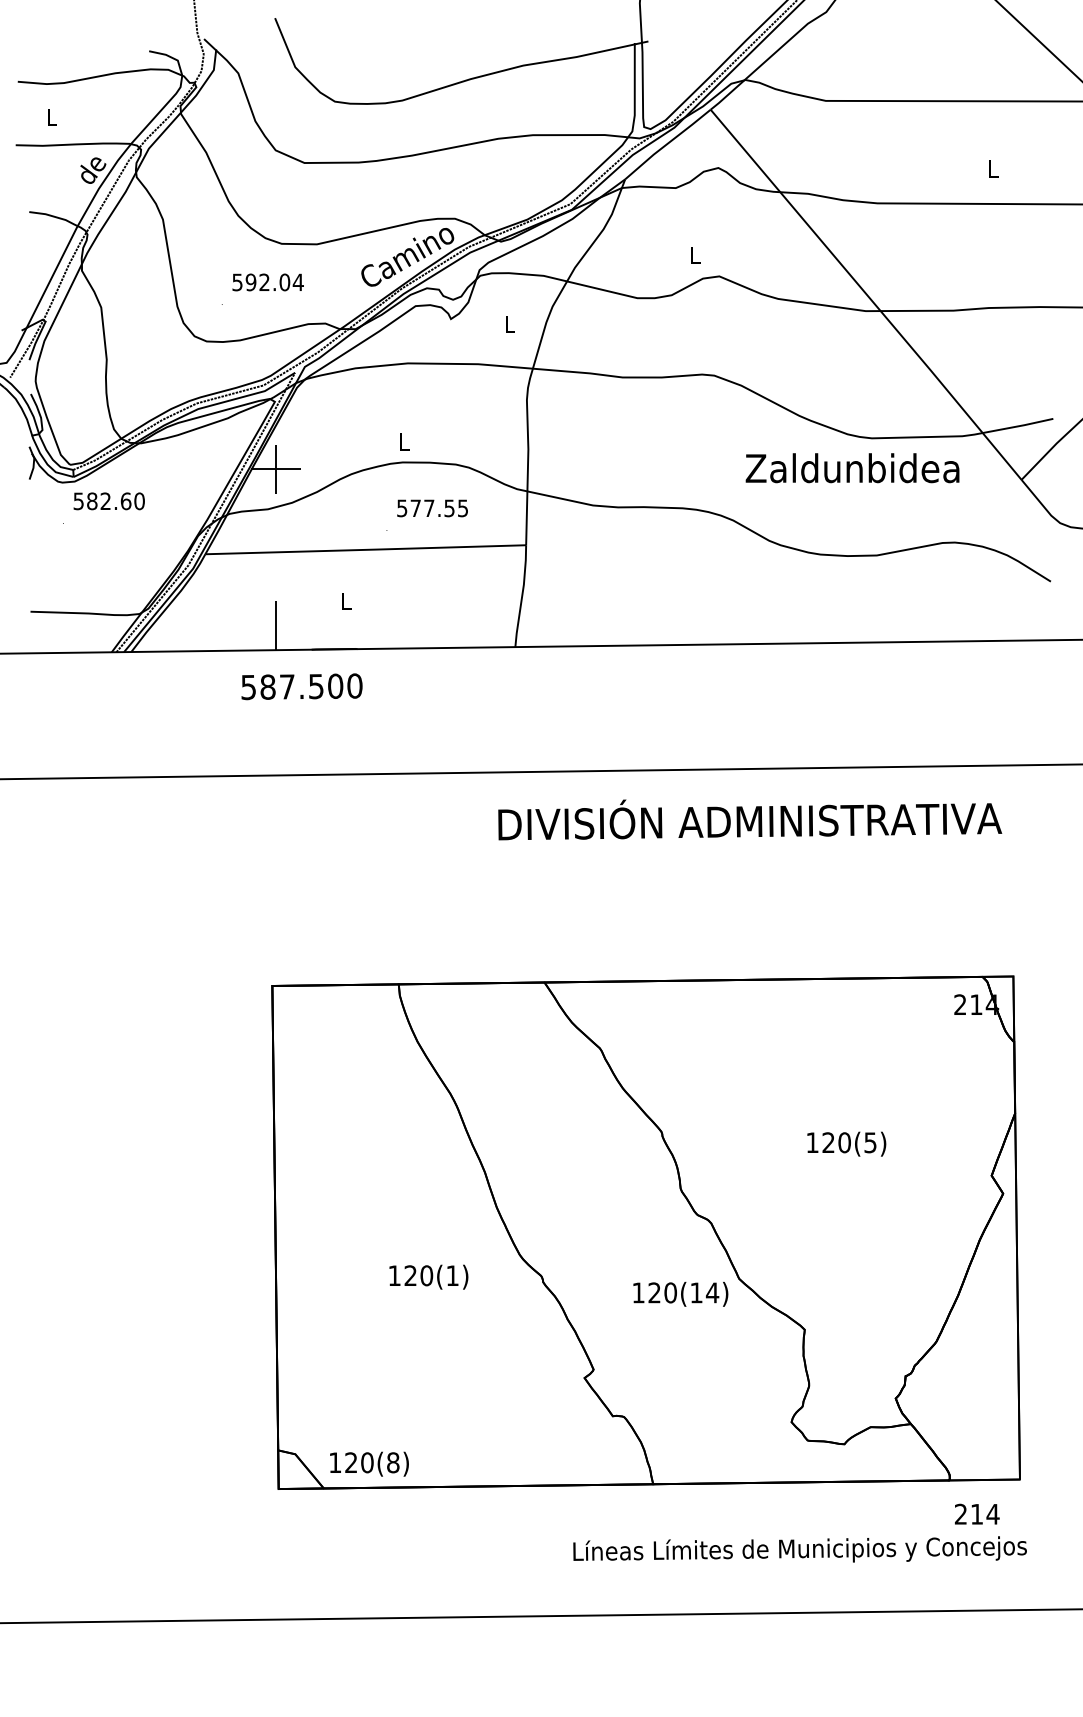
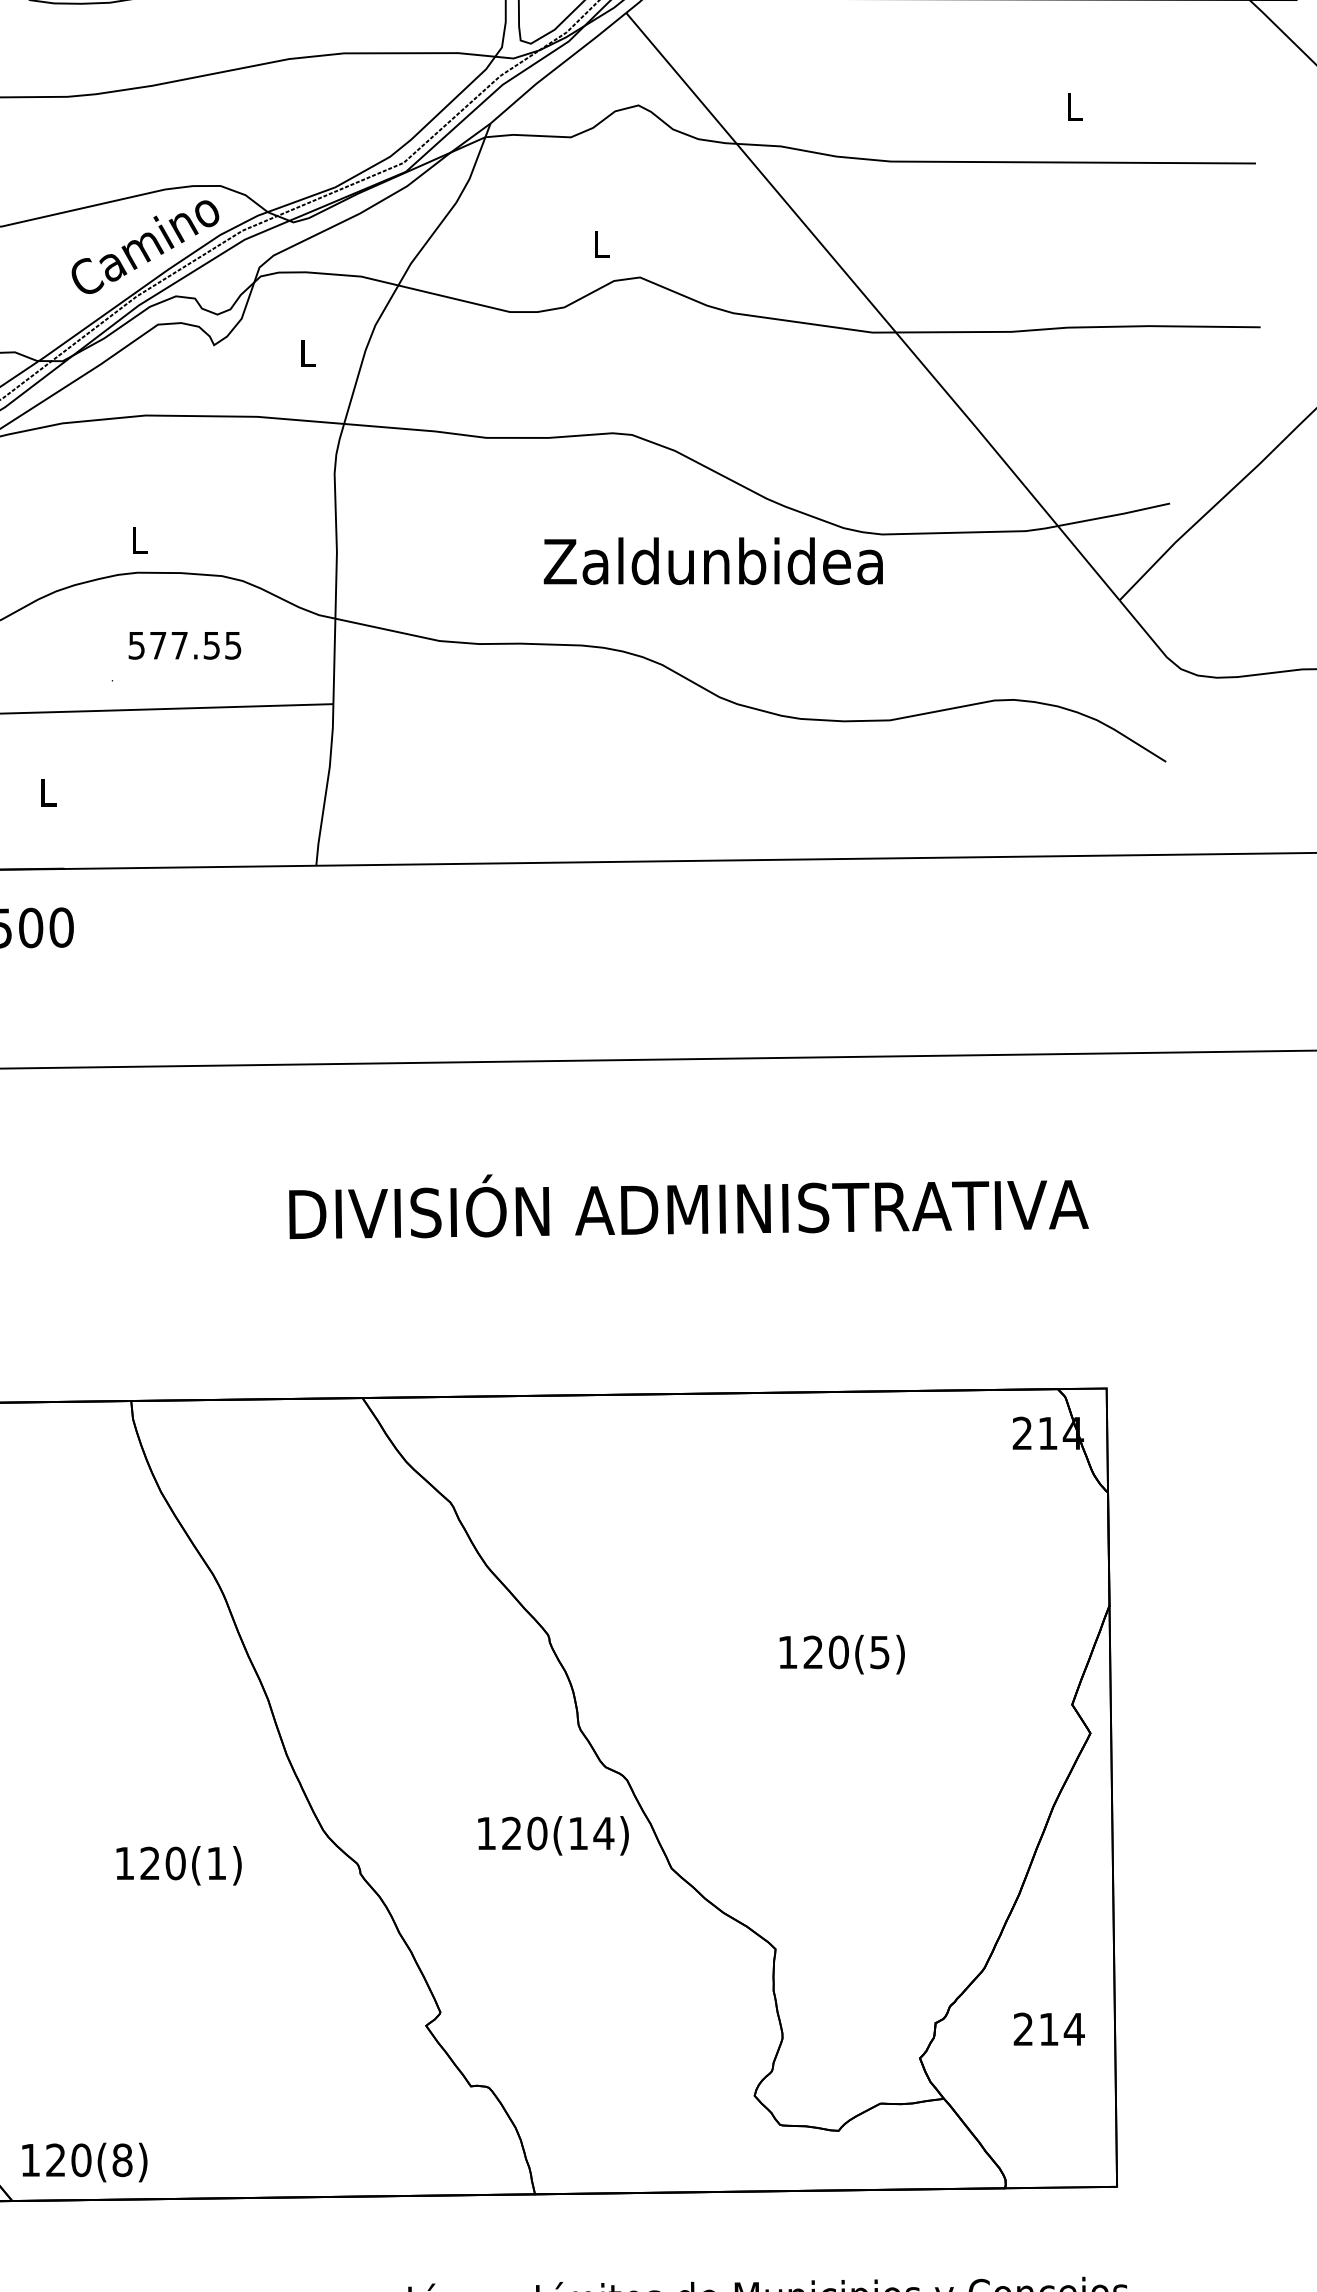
text: (852, 468) -> (713, 561), moved
text: (750, 819) -> (689, 1206), moved
text: (680, 1293) -> (552, 1834), moved
text: (977, 1513) -> (1049, 2028), moved

